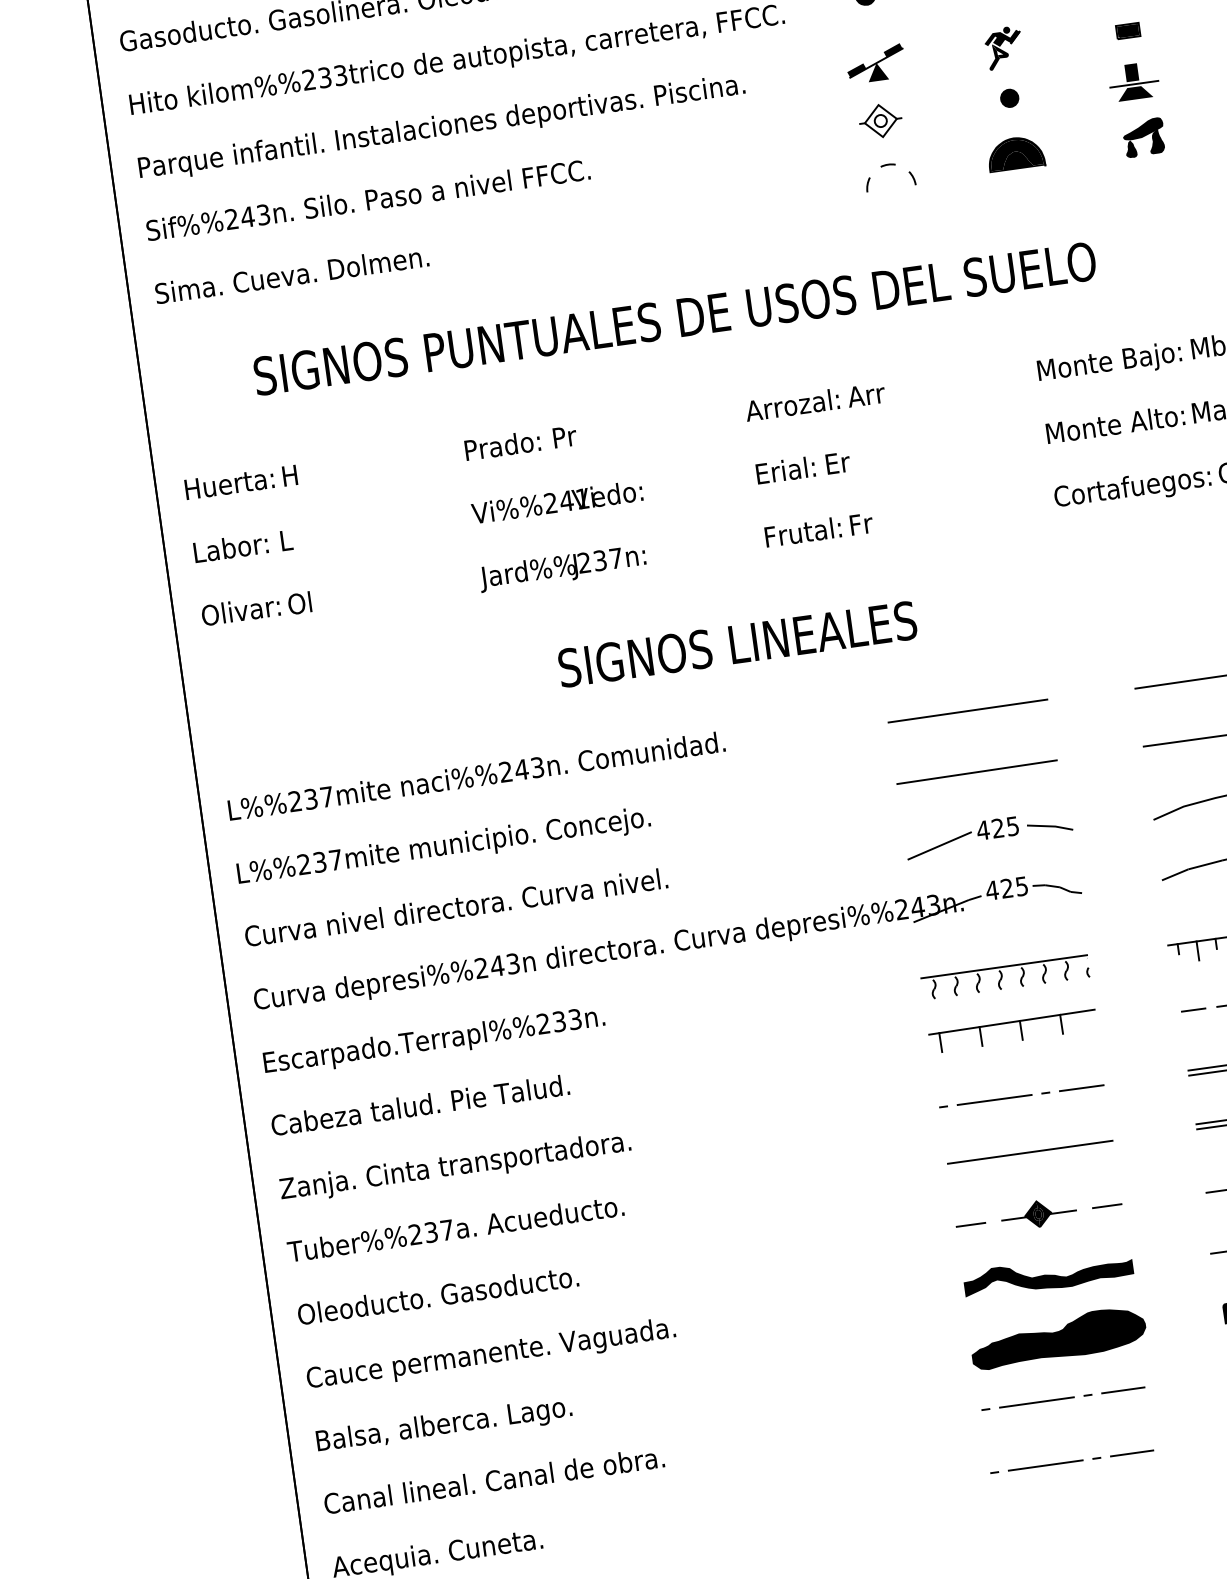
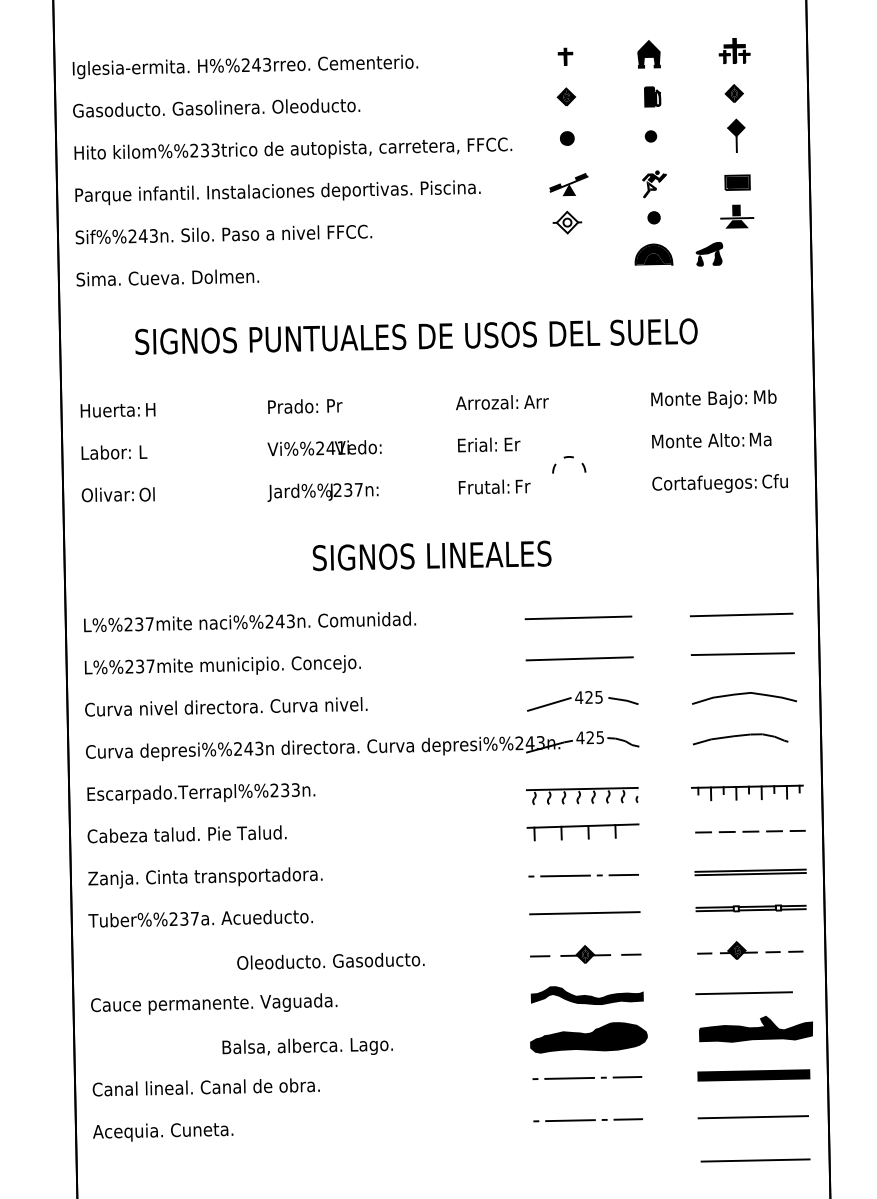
part: (1126, 30) -> (736, 182), size x1.6
part: (1144, 138) -> (709, 254), moved
part: (884, 167) -> (566, 458), moved
text: (437, 1294) -> (330, 960), moved
text: (443, 1424) -> (307, 1046), moved

